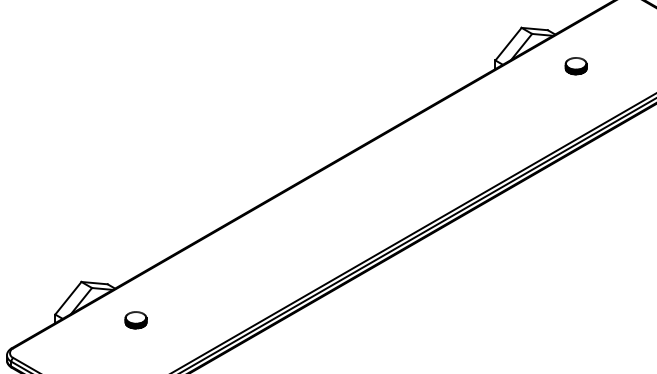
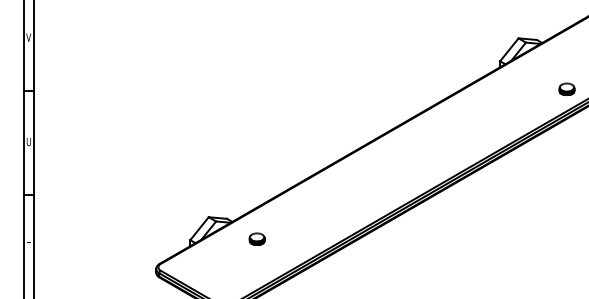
part: (575, 65) -> (566, 88), moved
part: (135, 319) -> (256, 238), moved

